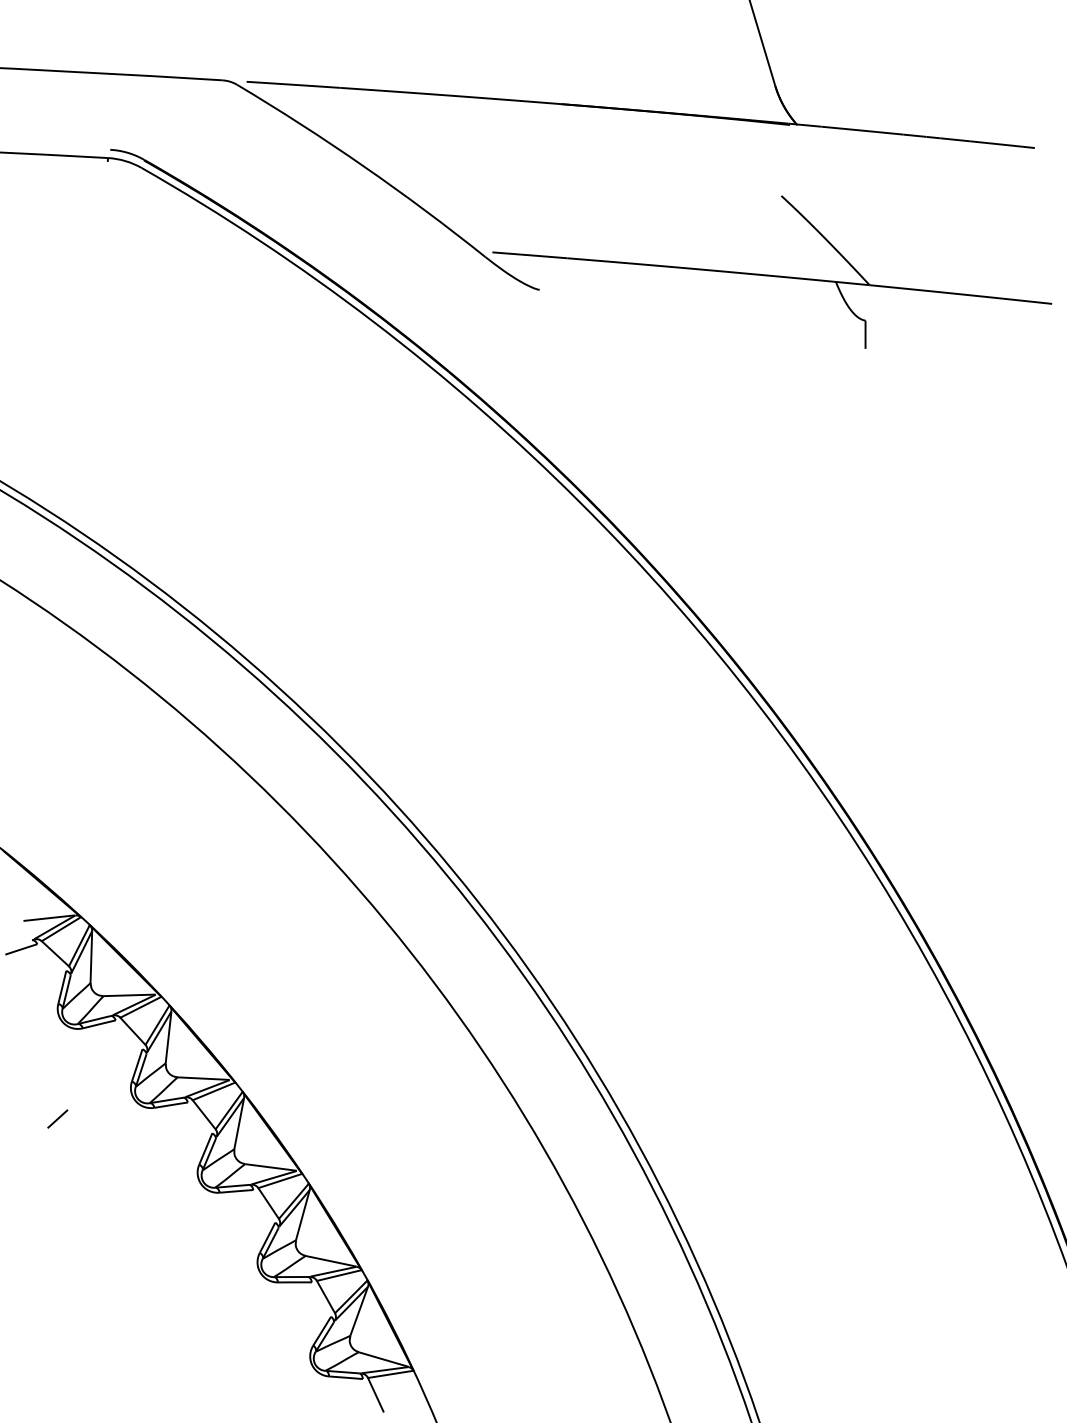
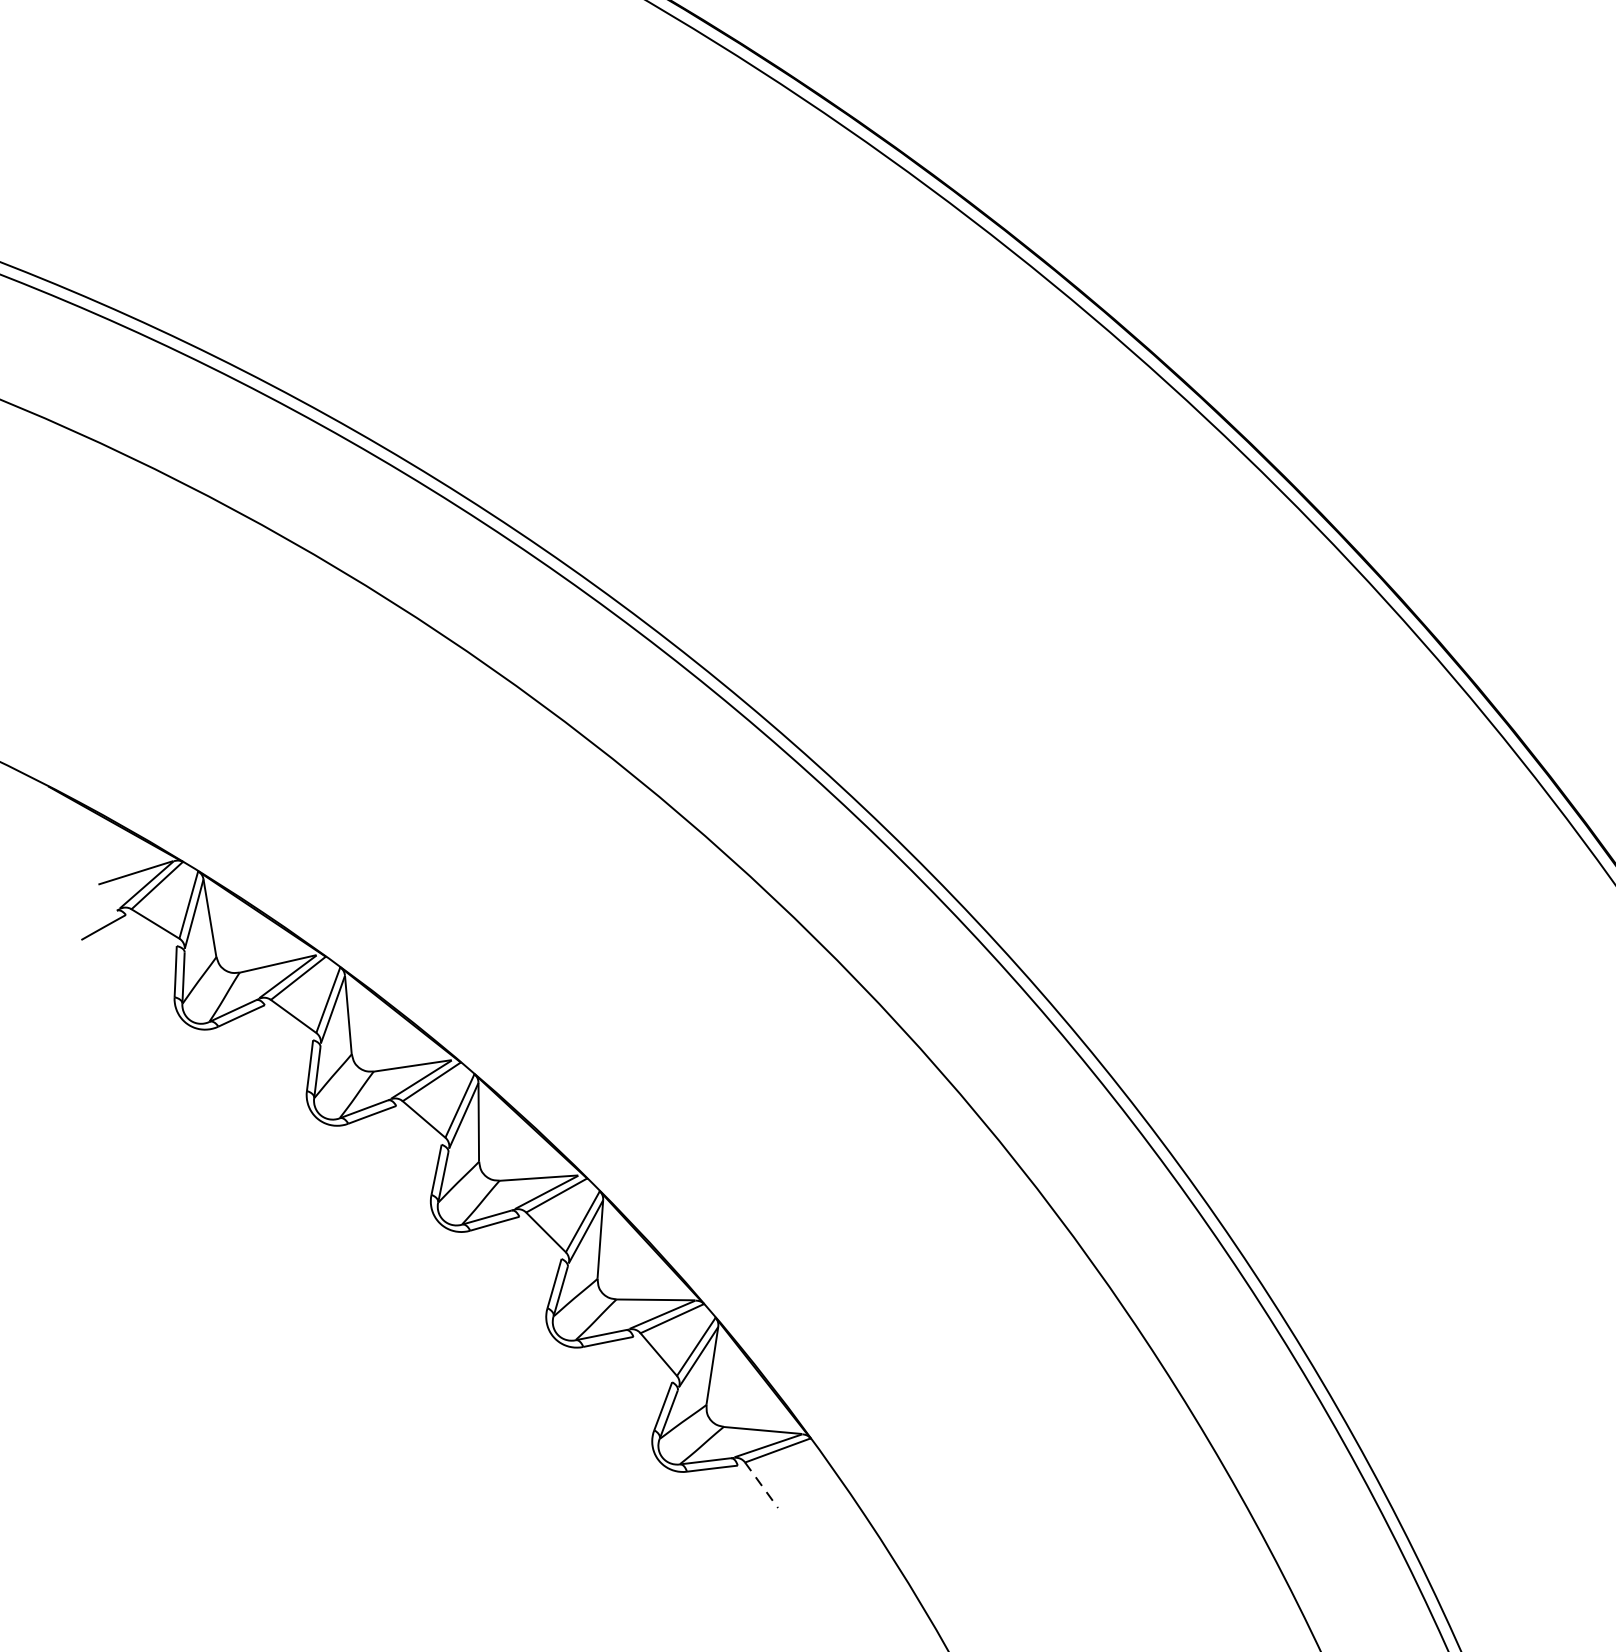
line: (57, 1118) -> (207, 1168), removed
line: (375, 1394) -> (761, 1484), solid -> dashed

